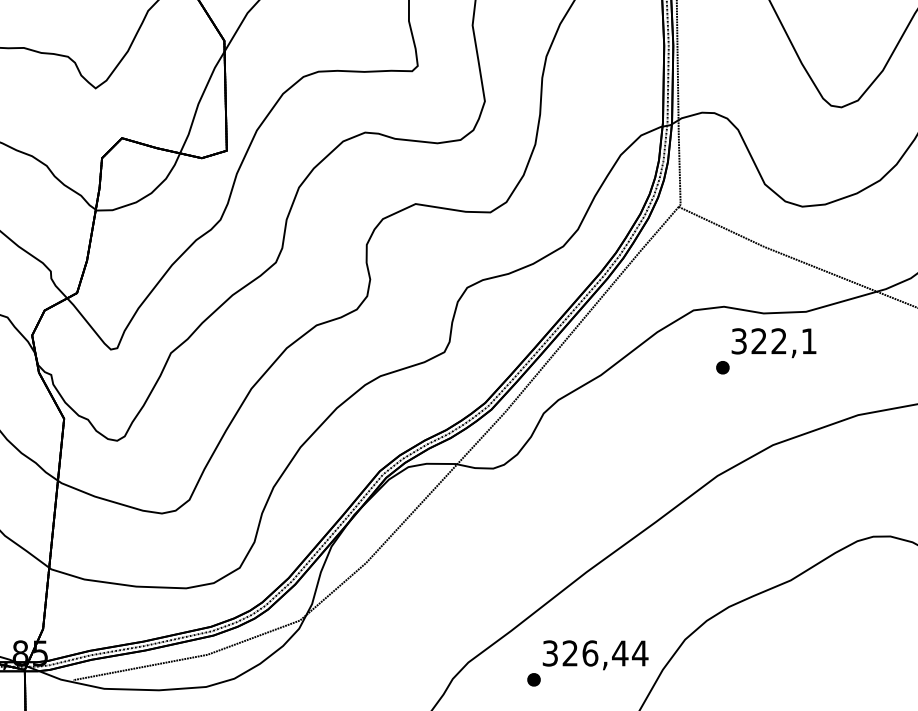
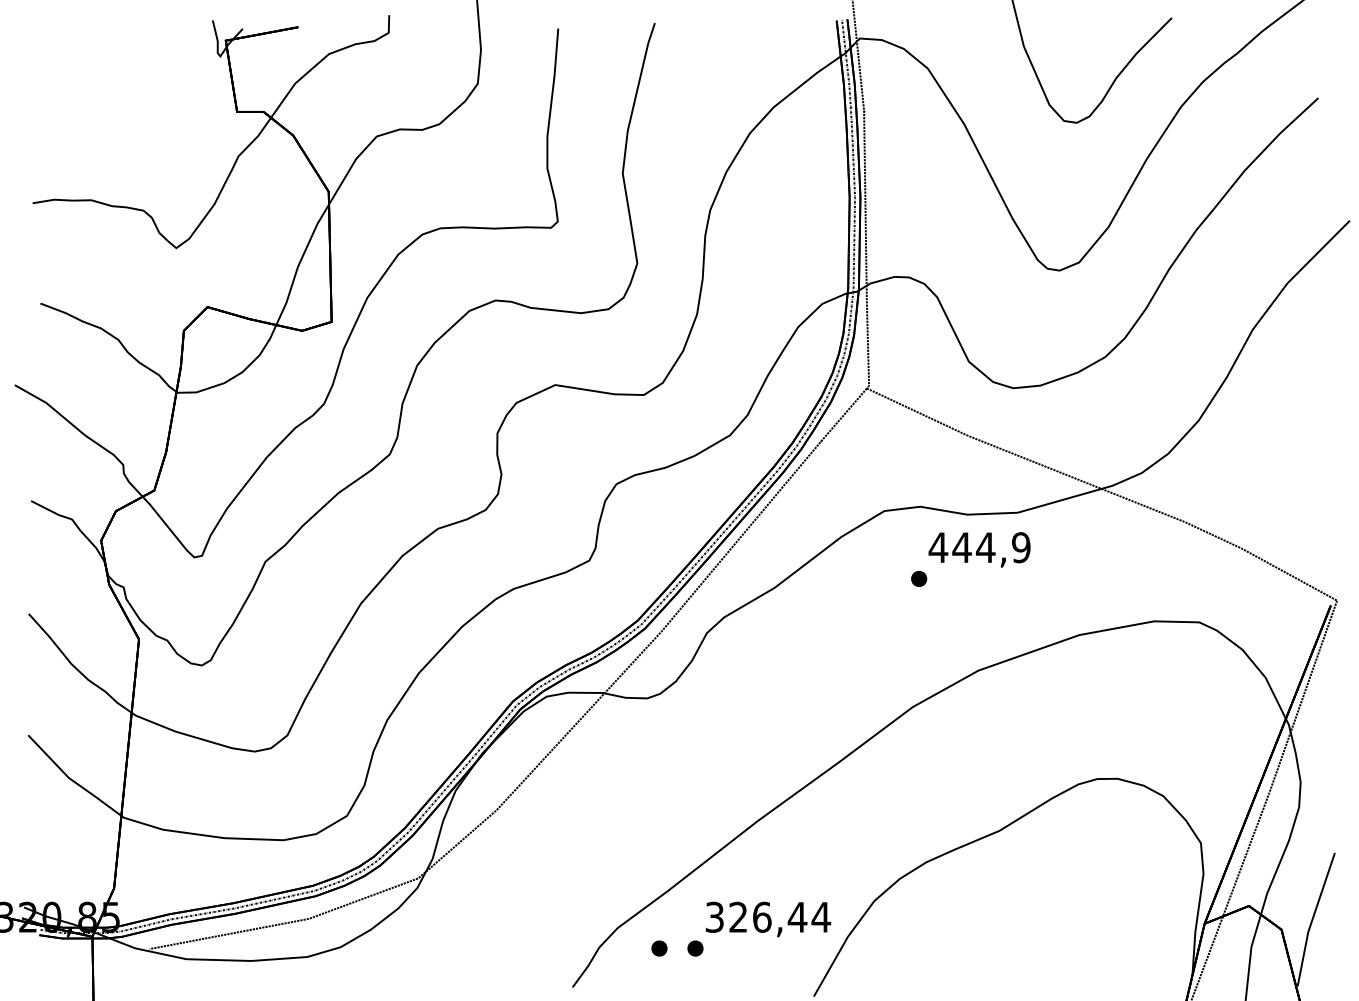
text: (773, 341) -> (979, 547), 322,1 -> 444,9
part: (503, 679) -> (659, 948), added

